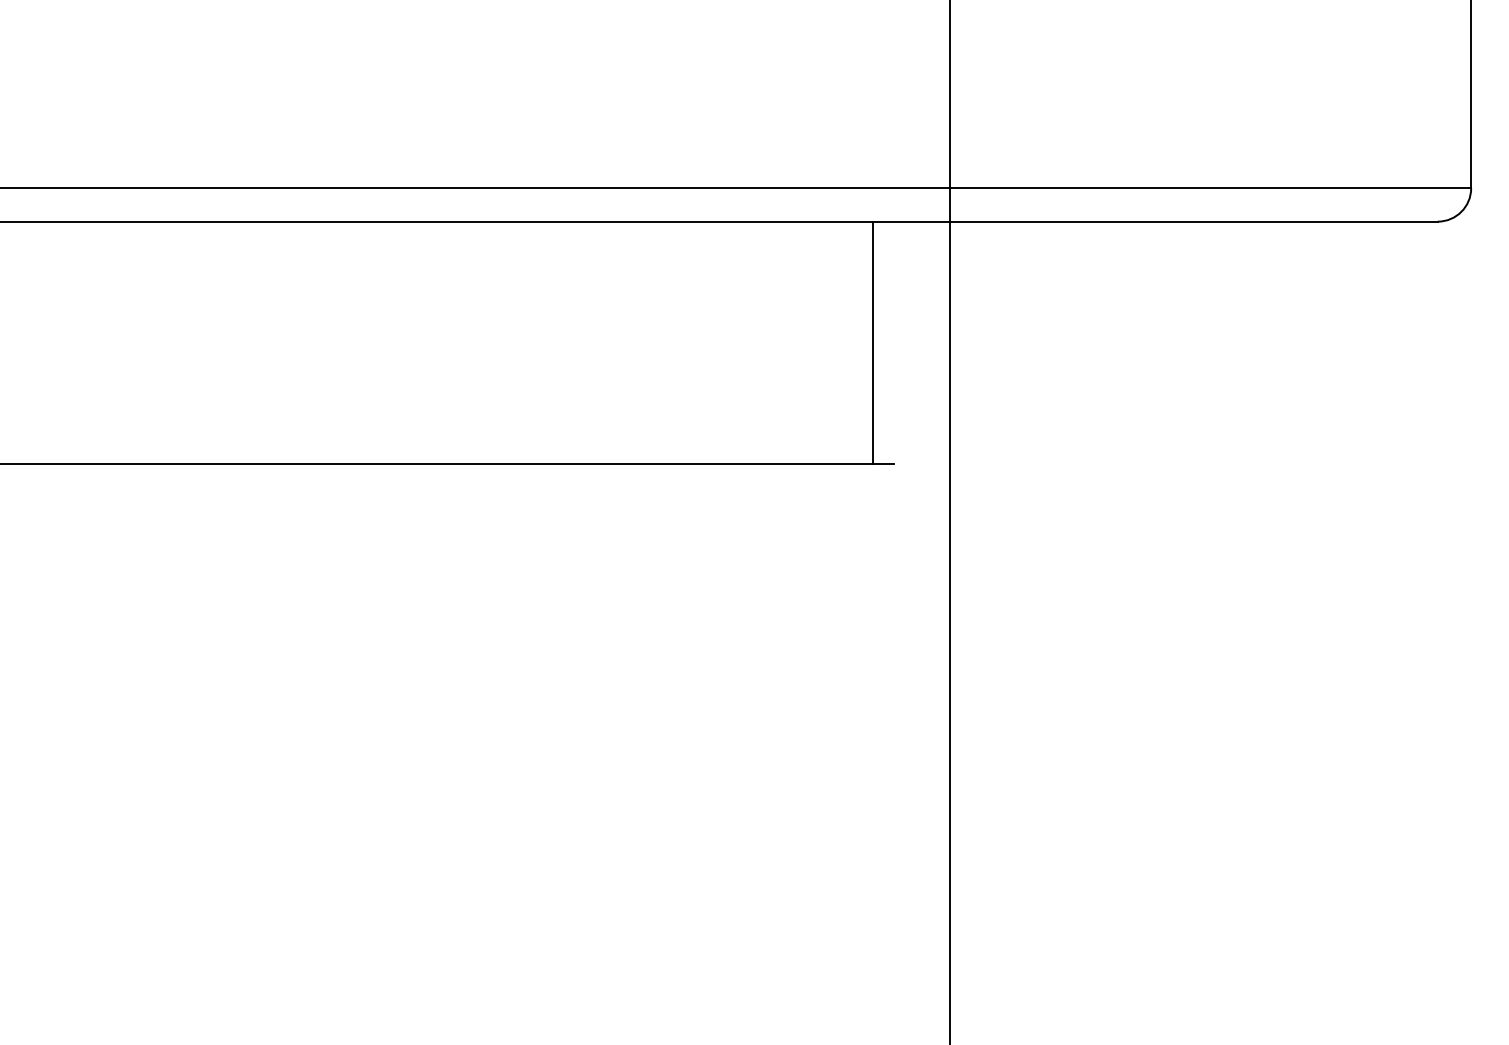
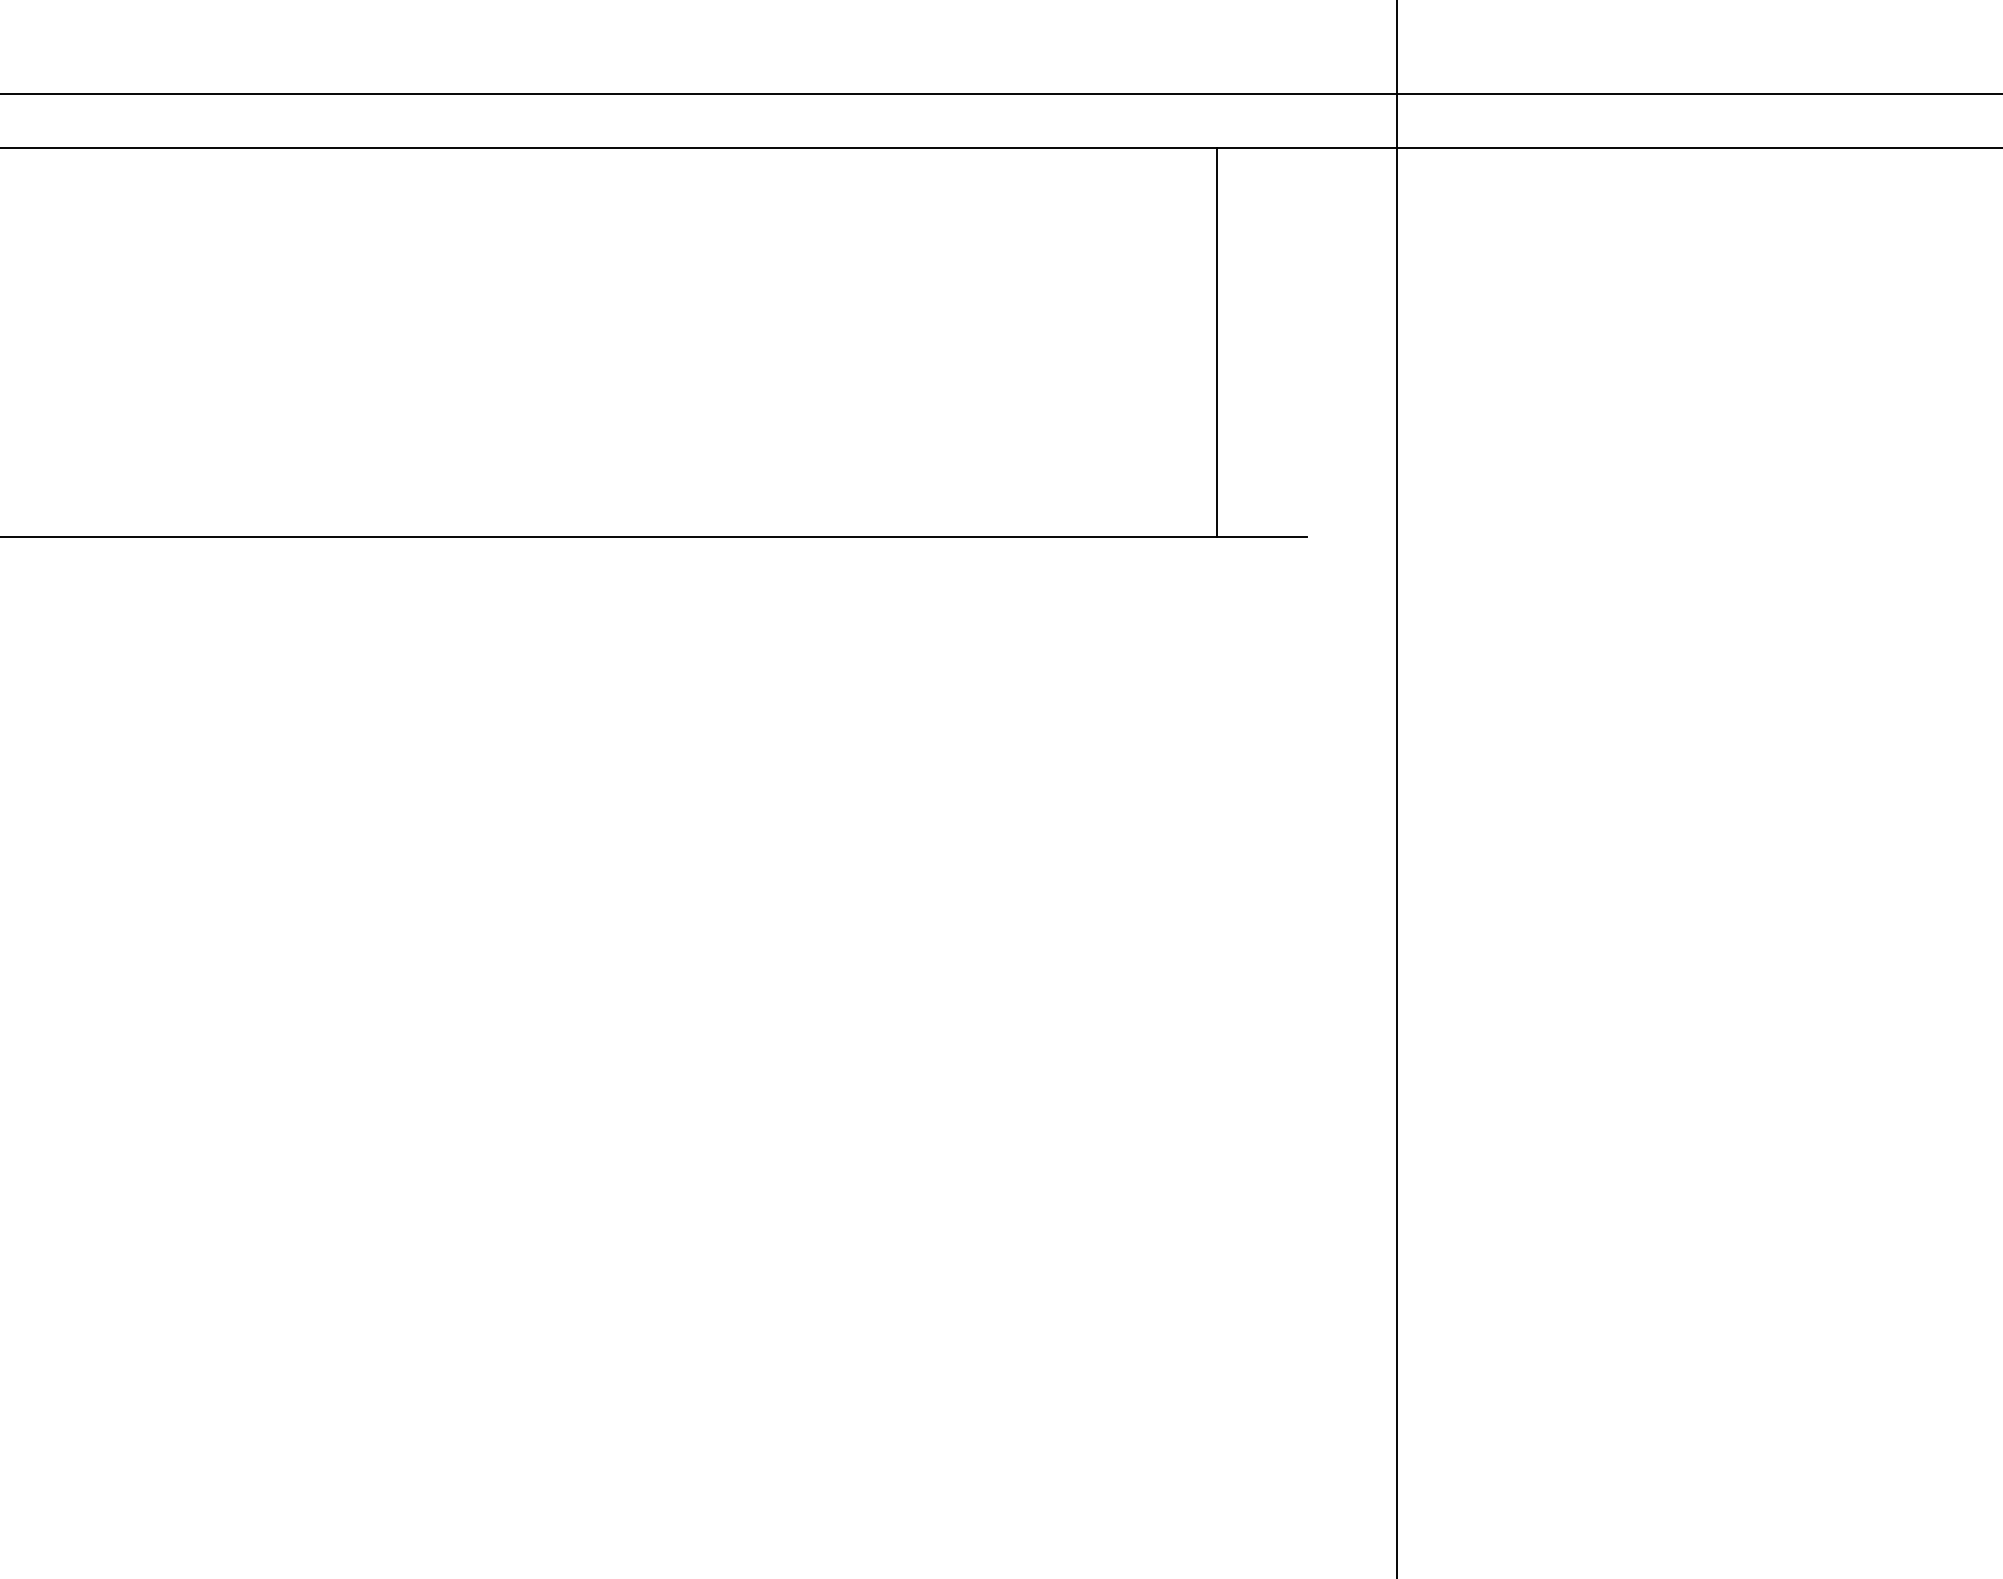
line: (872, 342) -> (1216, 341), moved

